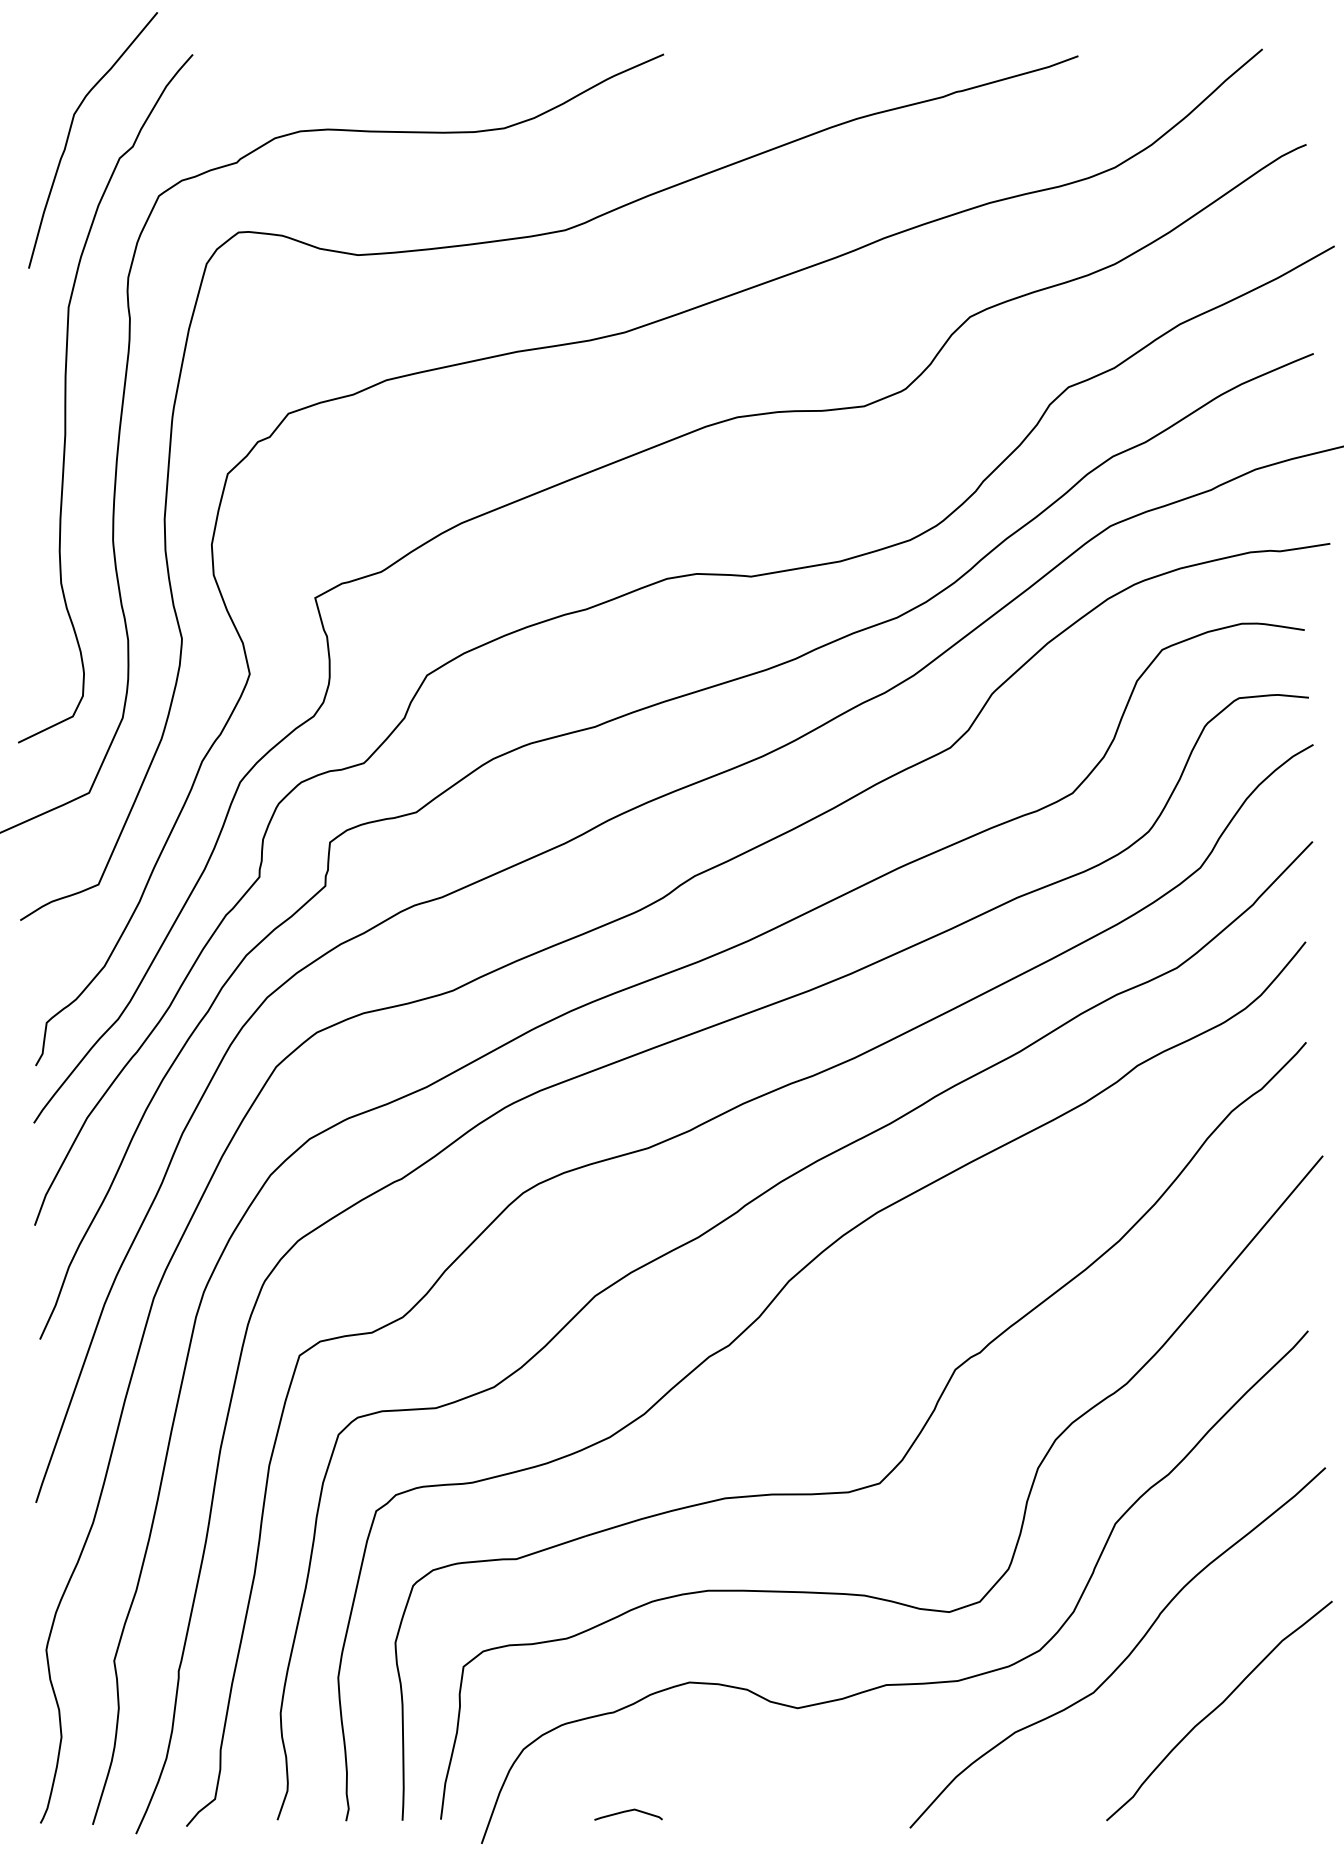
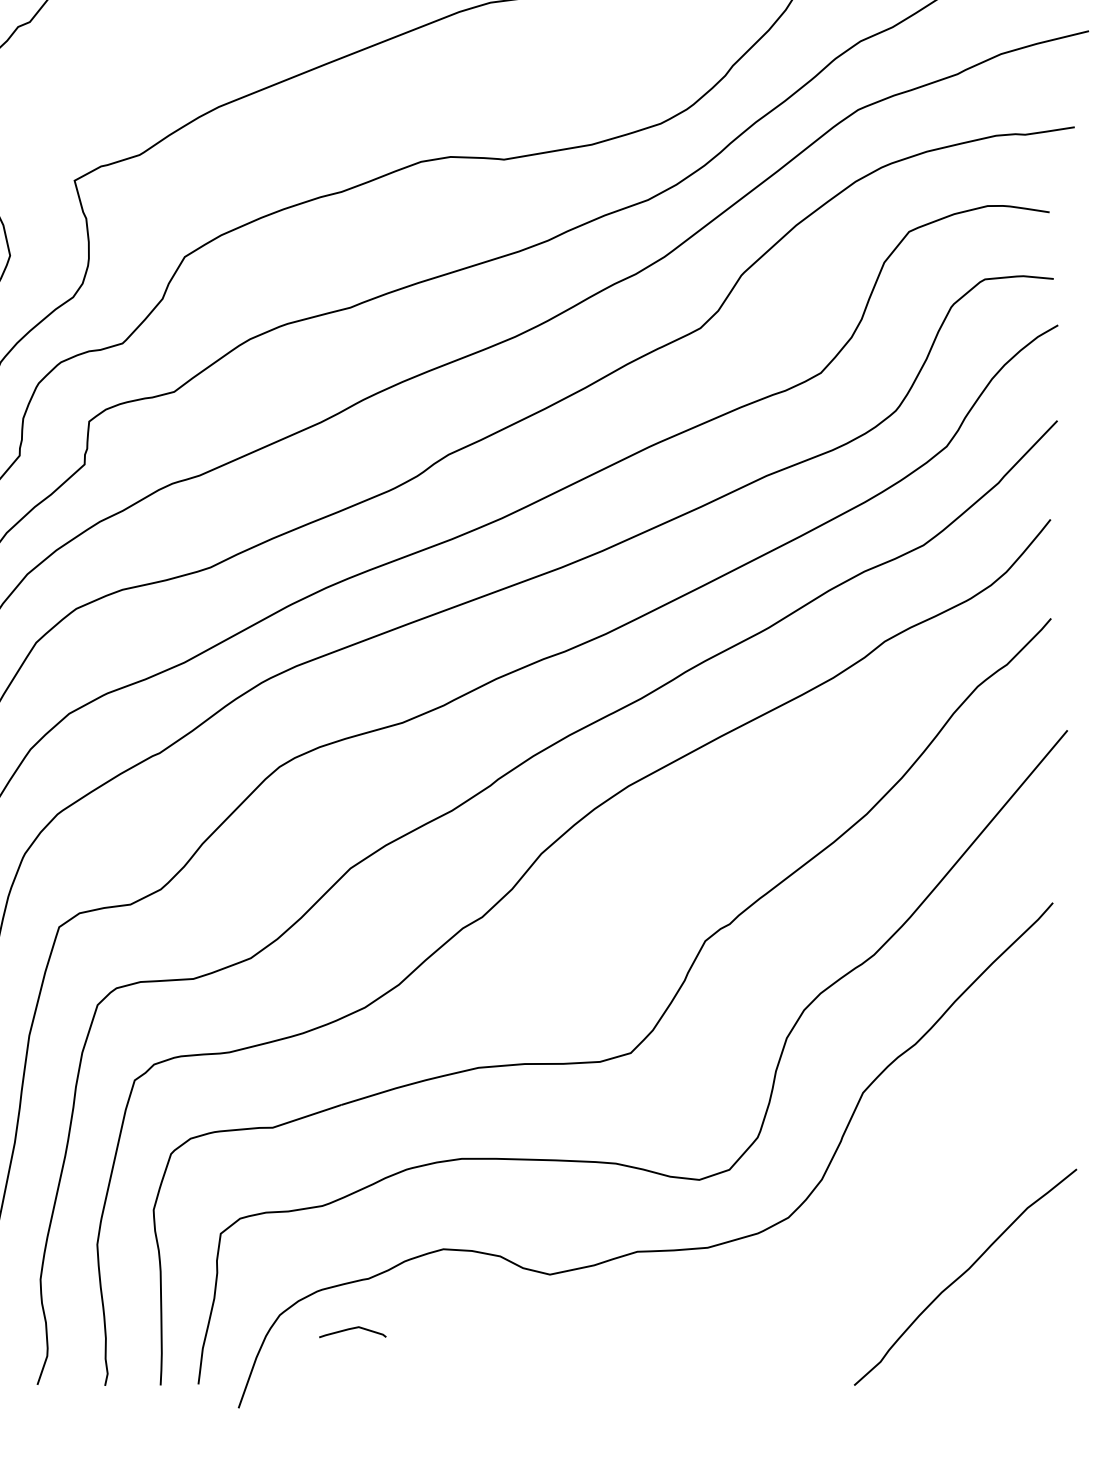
curve: (1126, 1656) -> (873, 1223), removed
curve: (626, 1812) -> (350, 1330), moved

